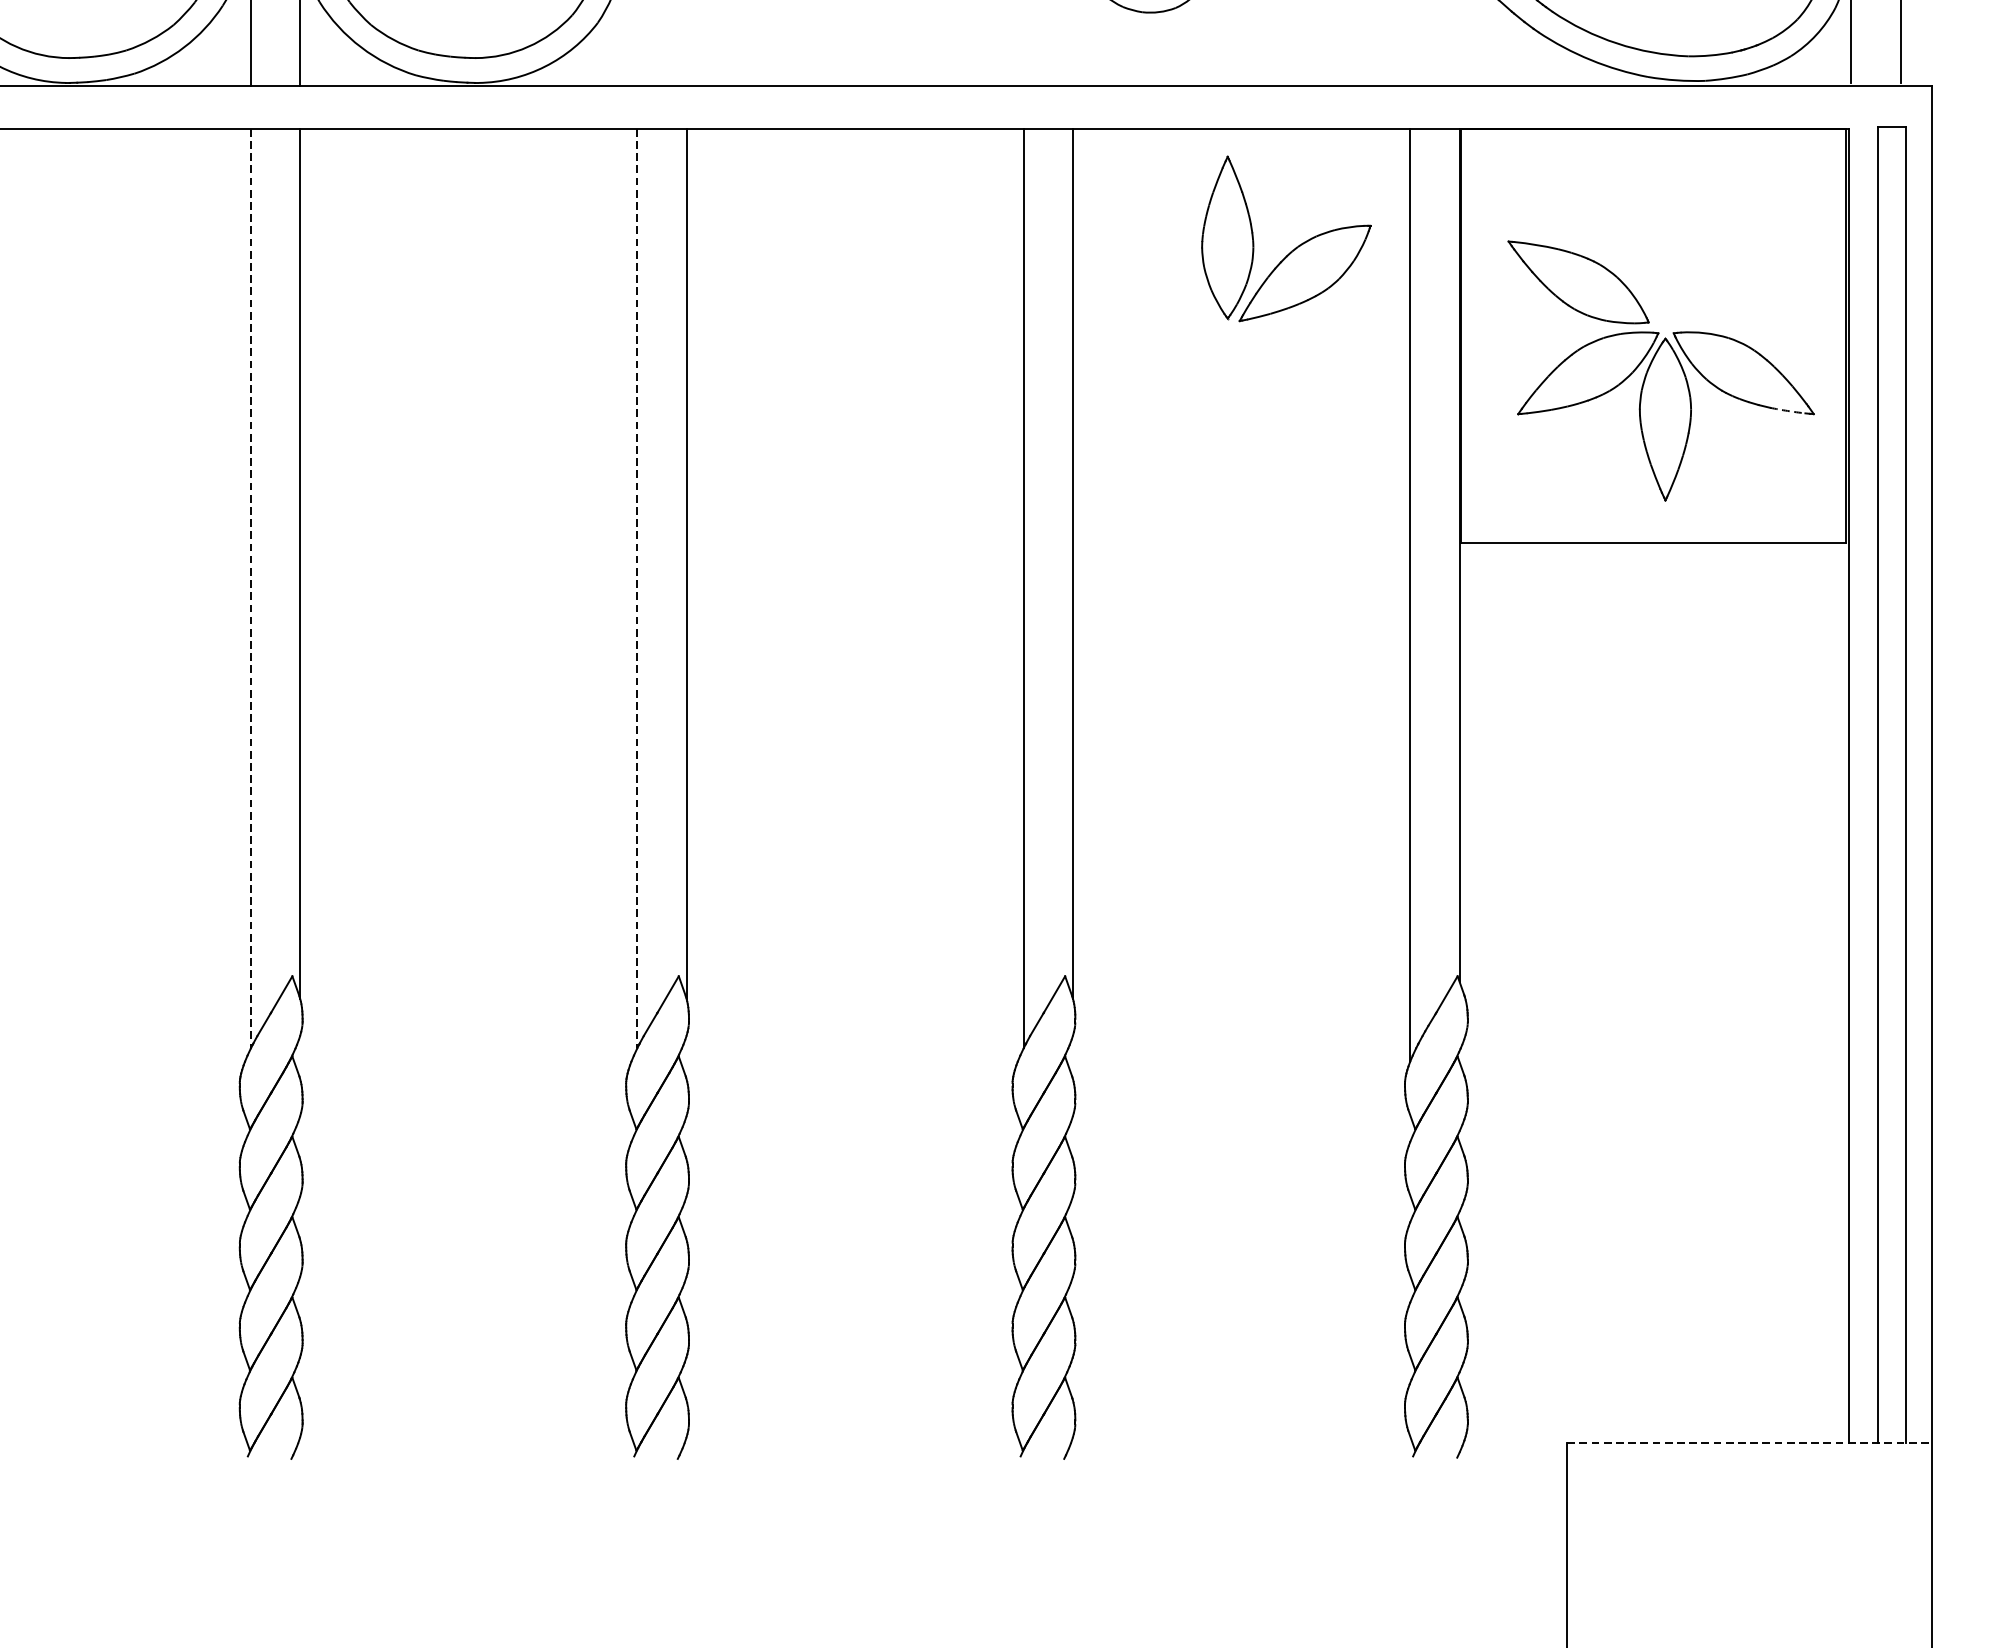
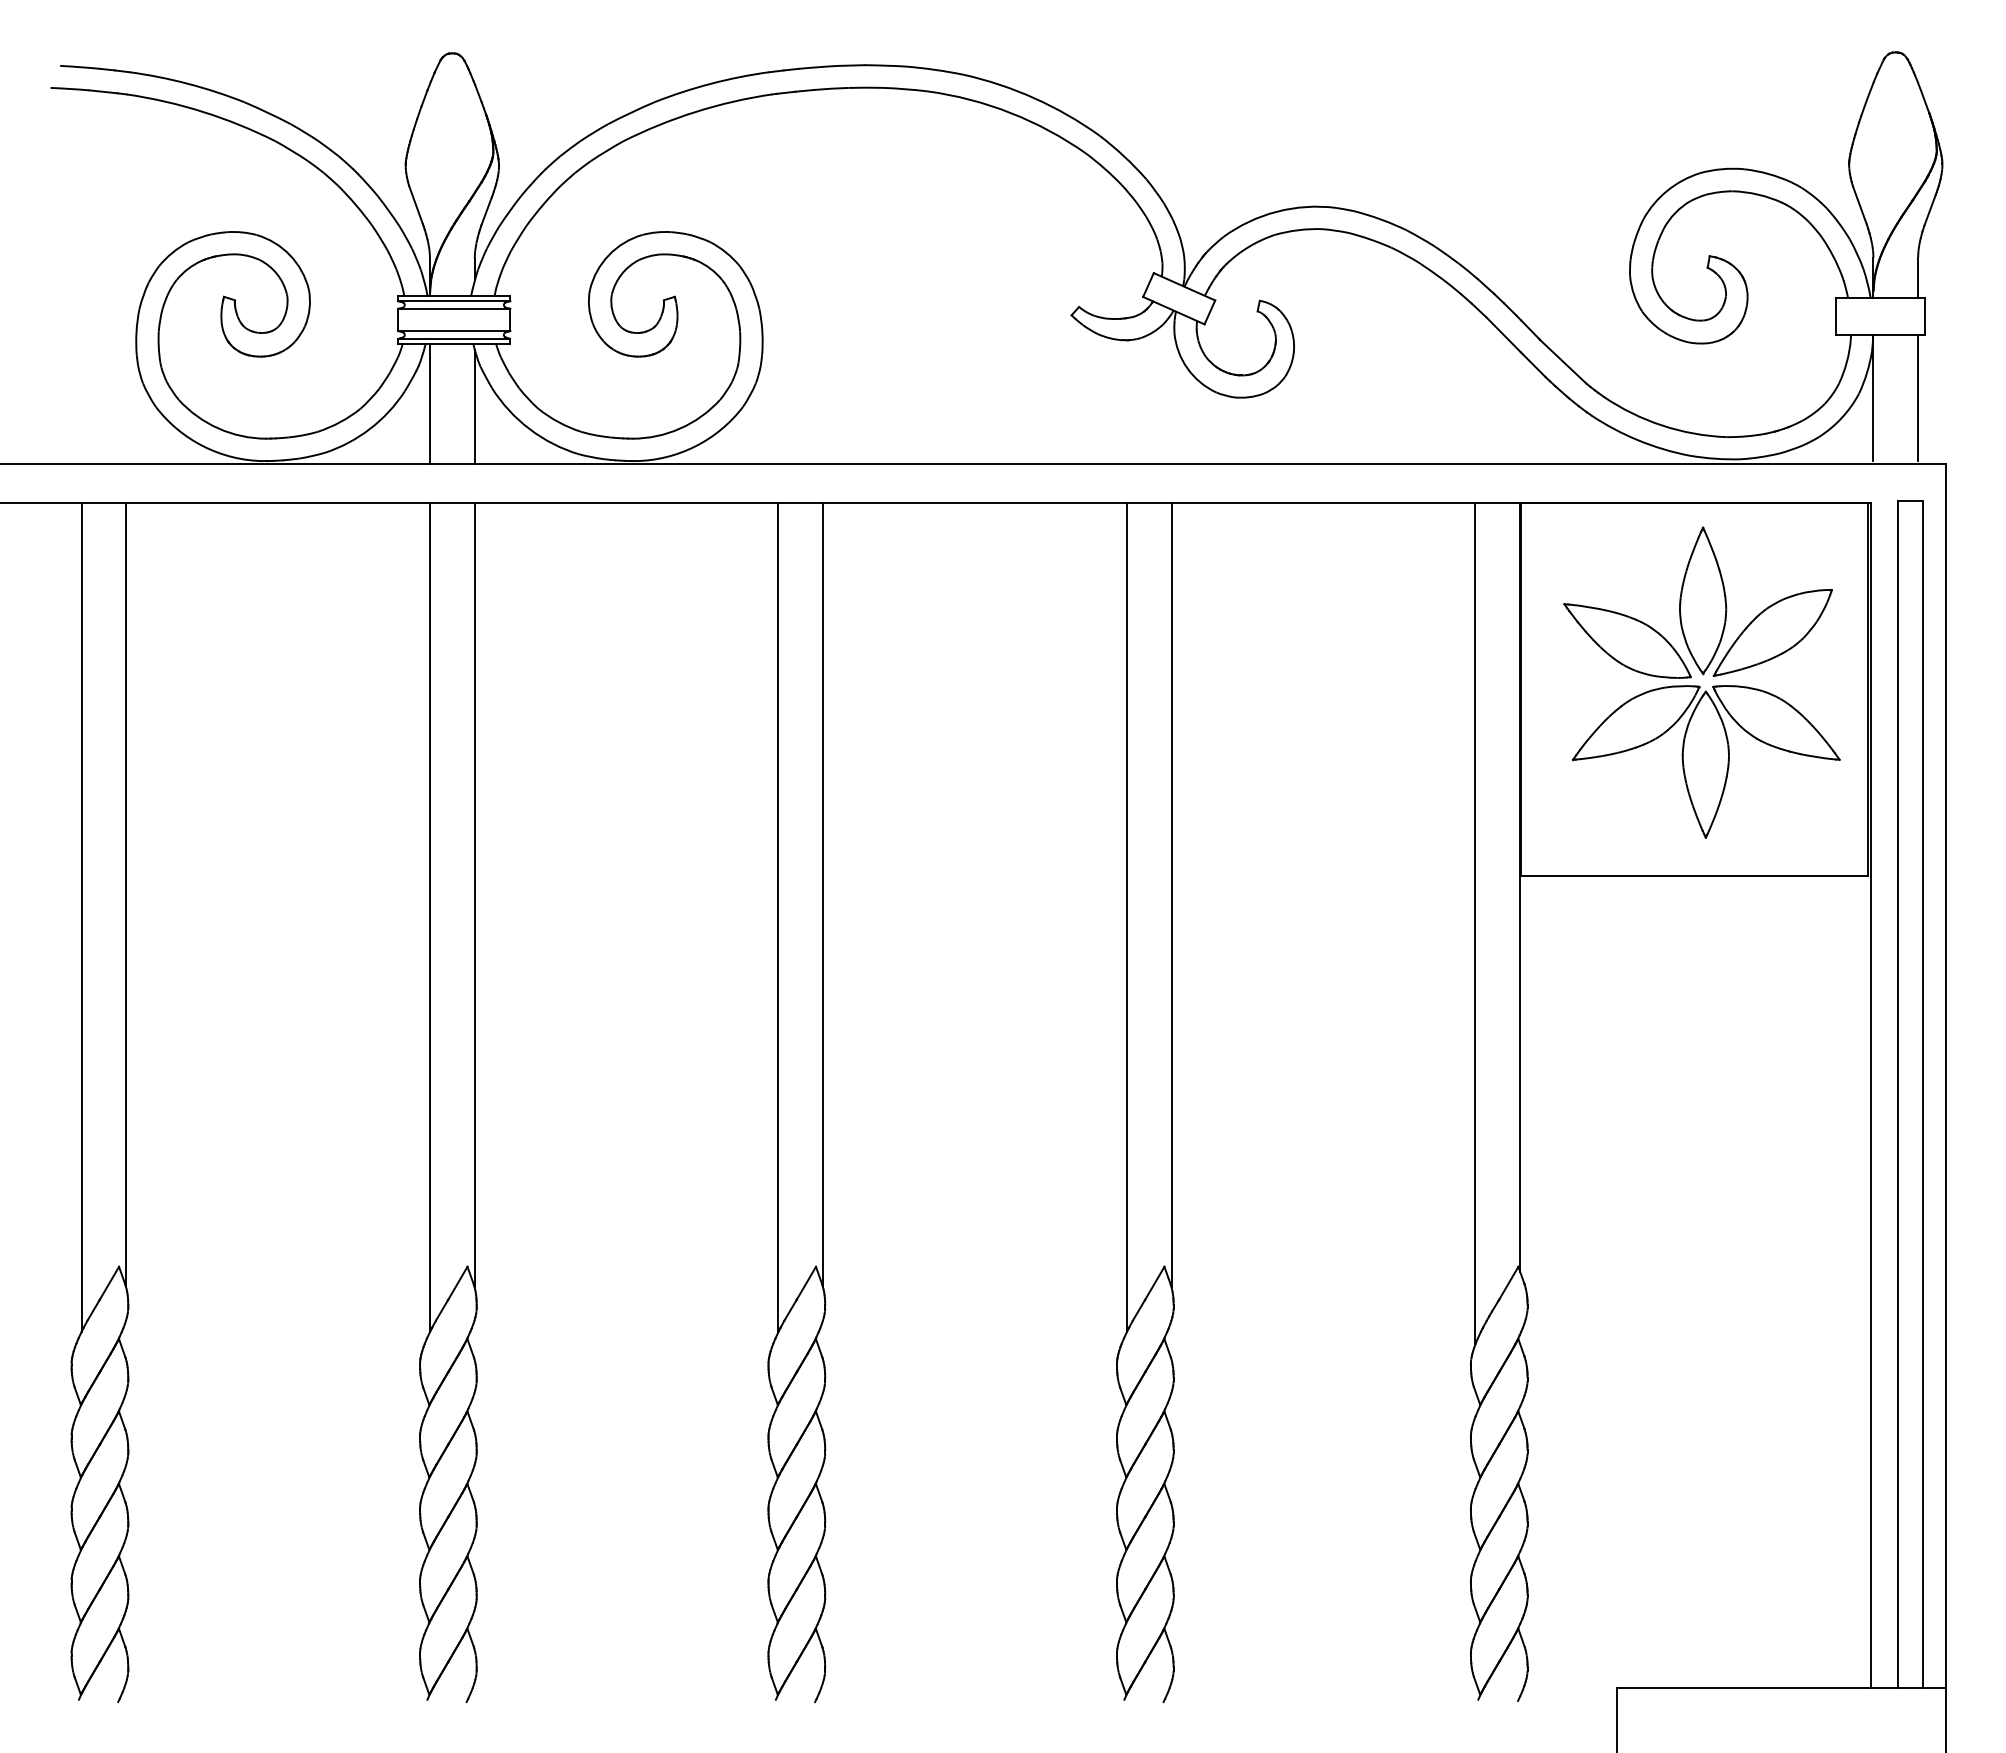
part: (1293, 248) -> (1762, 610), moved
arc: (1788, 410) -> (1816, 756), dashed -> solid
line: (250, 588) -> (429, 917), dashed -> solid
line: (637, 588) -> (778, 917), dashed -> solid
line: (1750, 1442) -> (1782, 1687), dashed -> solid

